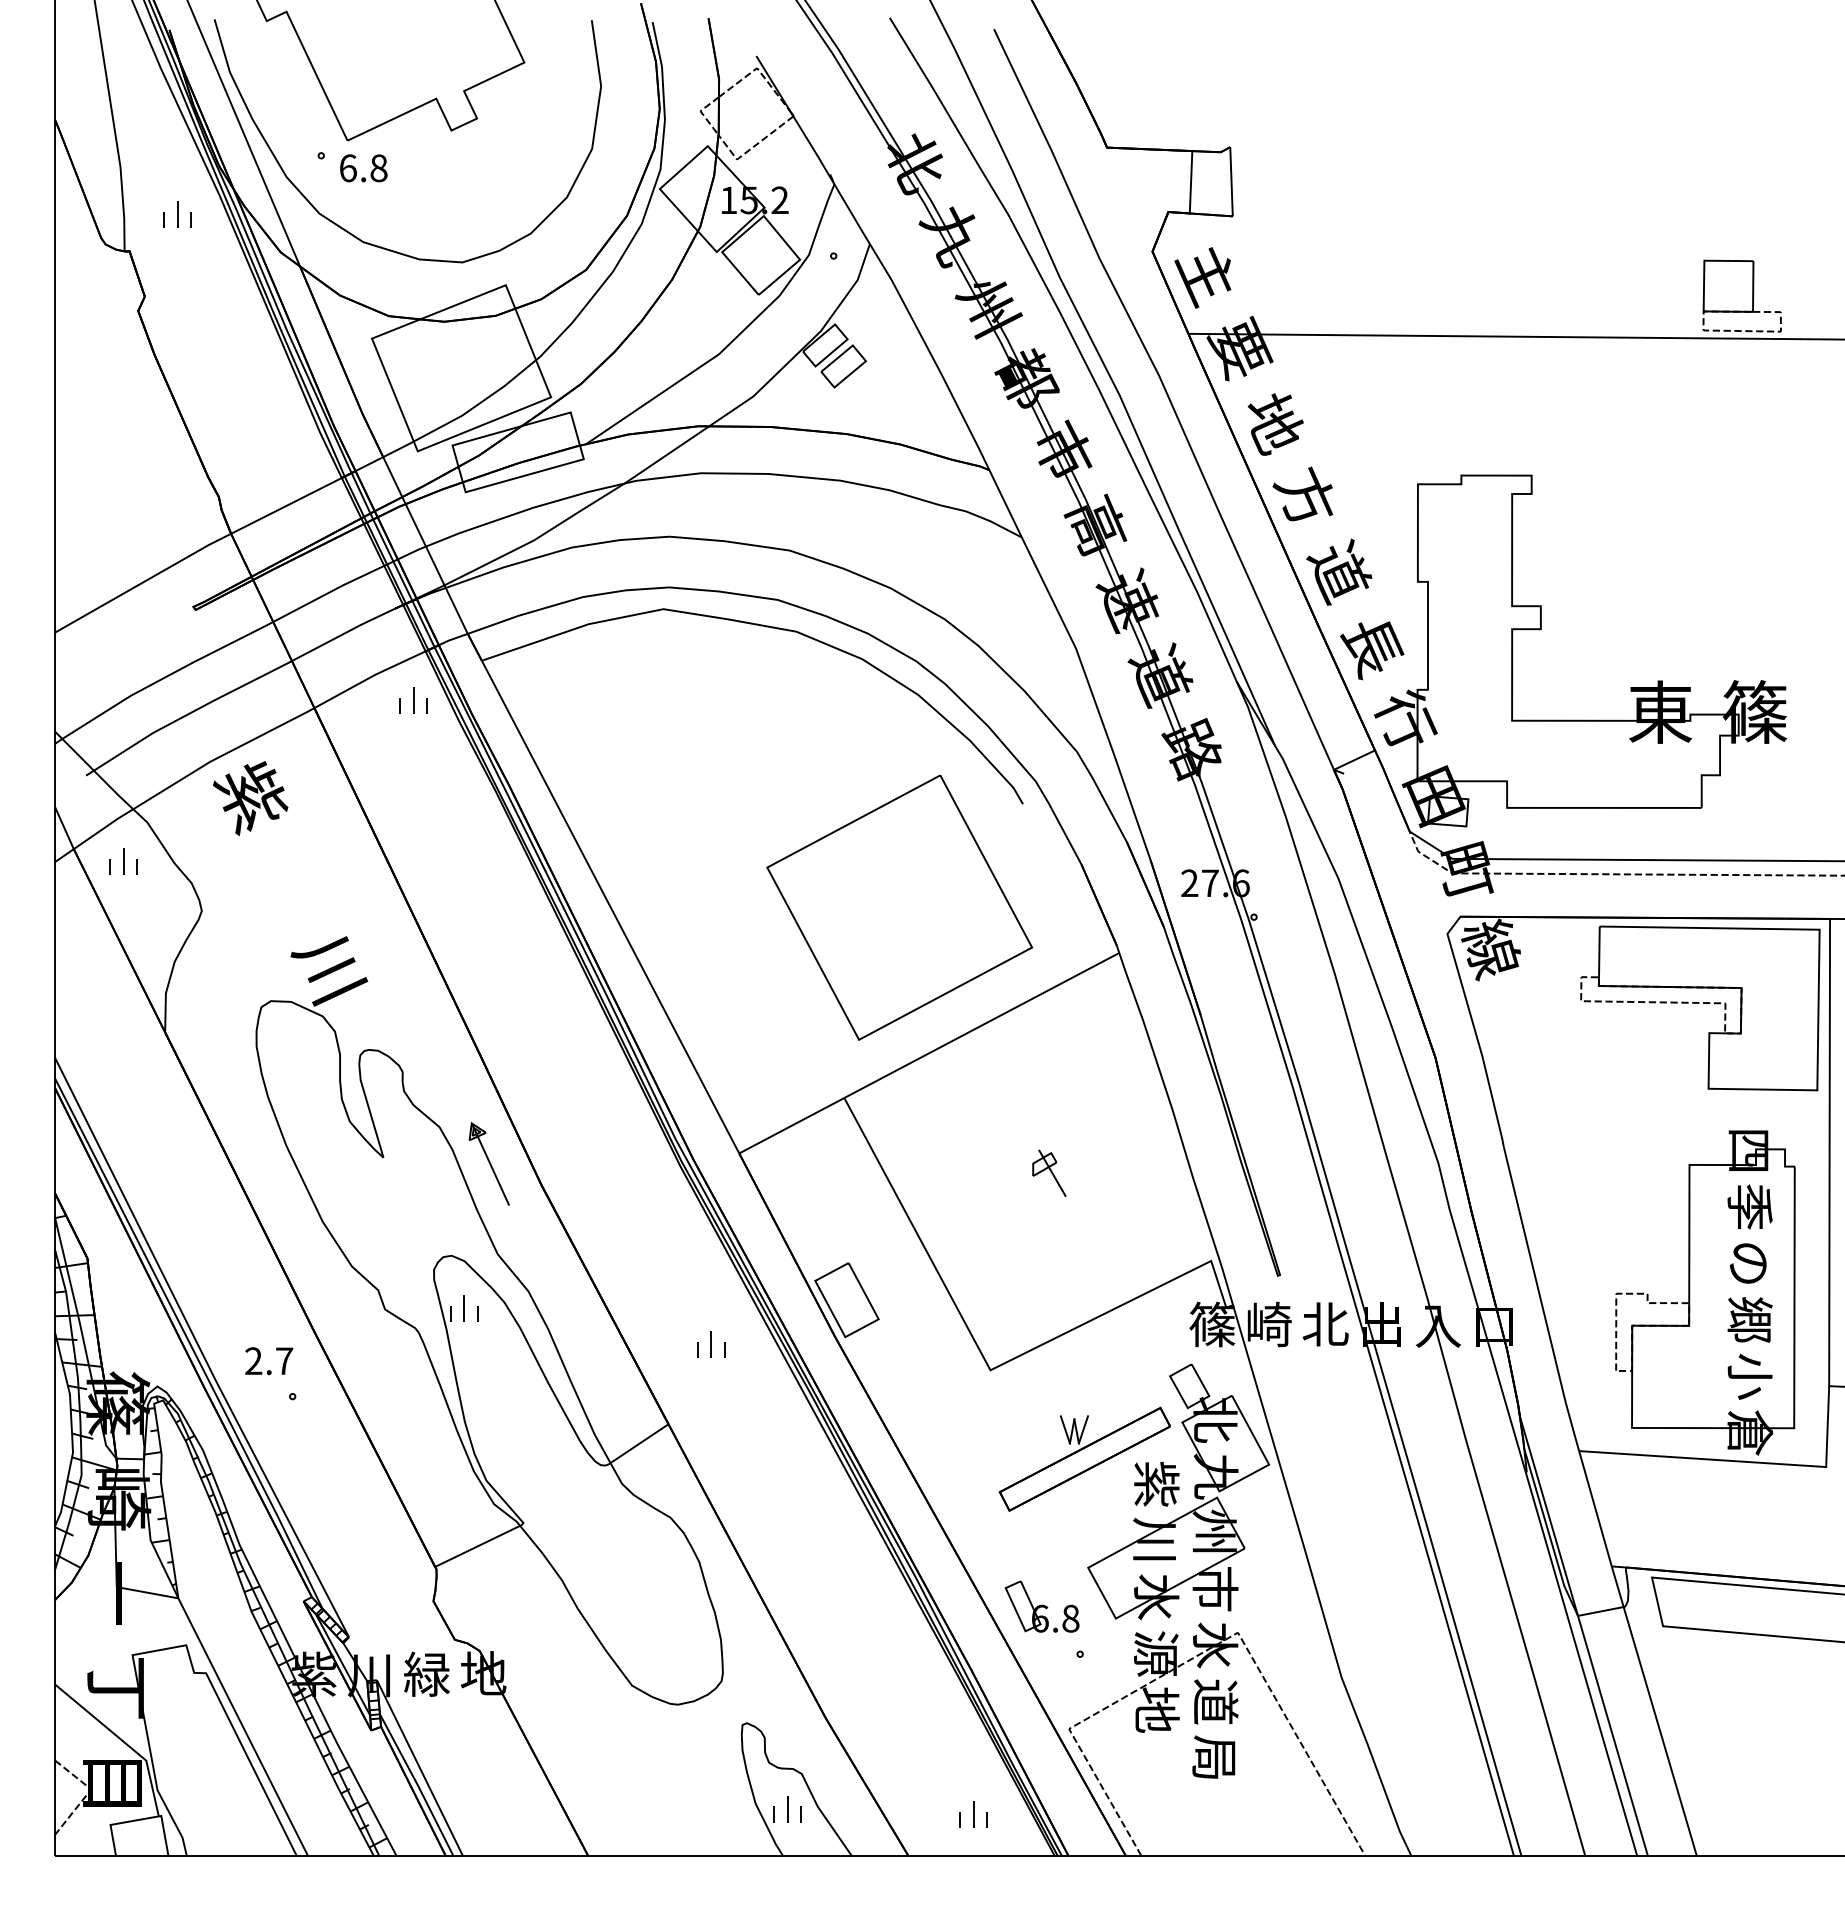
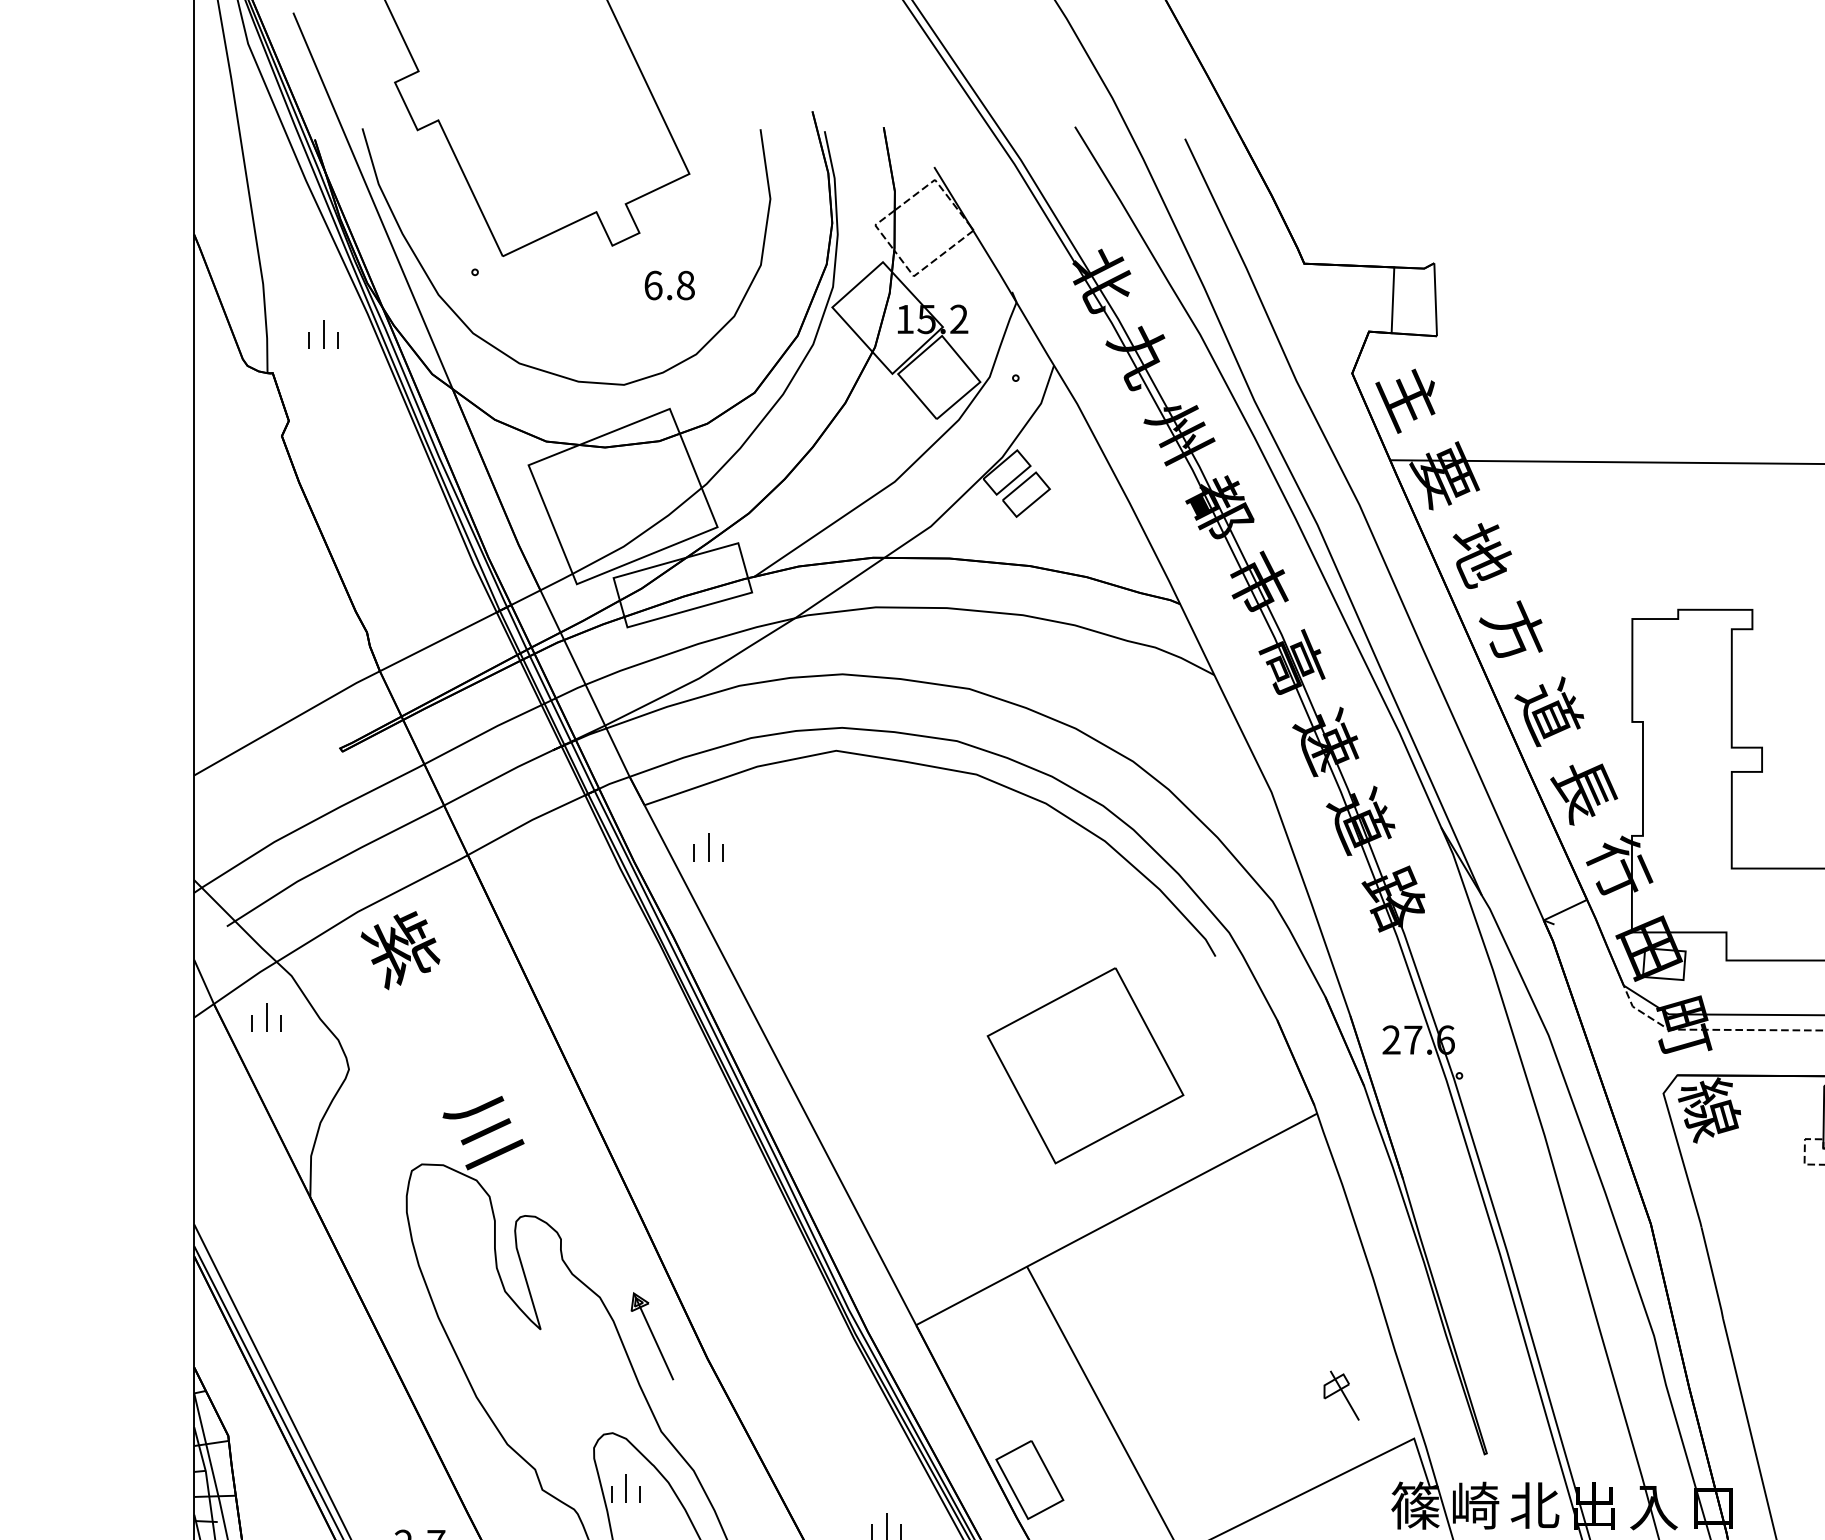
text: (363, 168) -> (669, 285), moved
part: (413, 700) -> (708, 847), moved
part: (899, 907) -> (1085, 1065), size x0.7
part: (1049, 1172) -> (1341, 1394), moved

